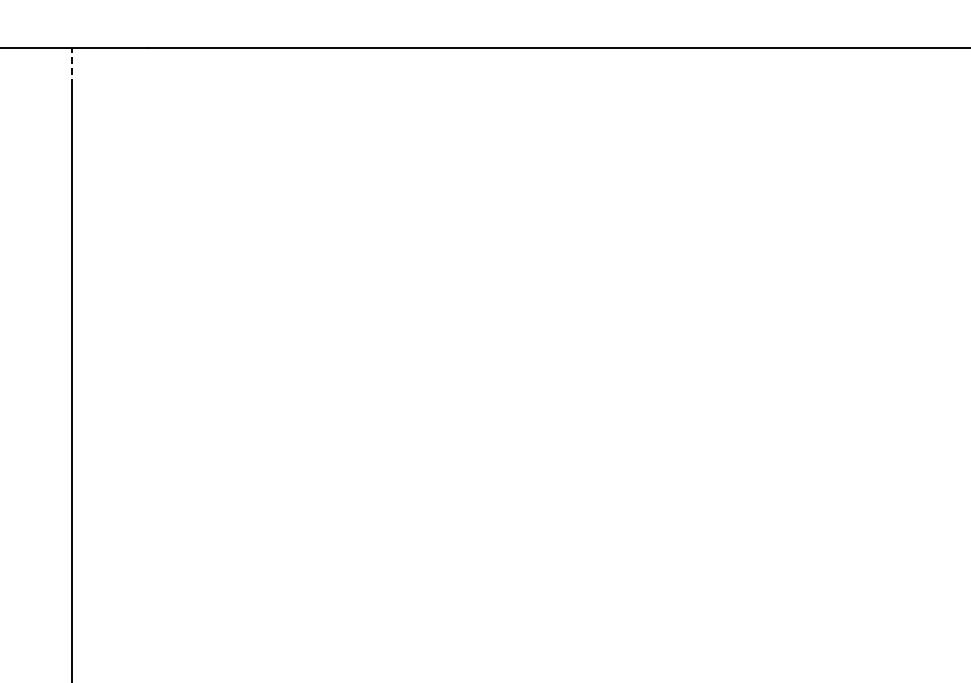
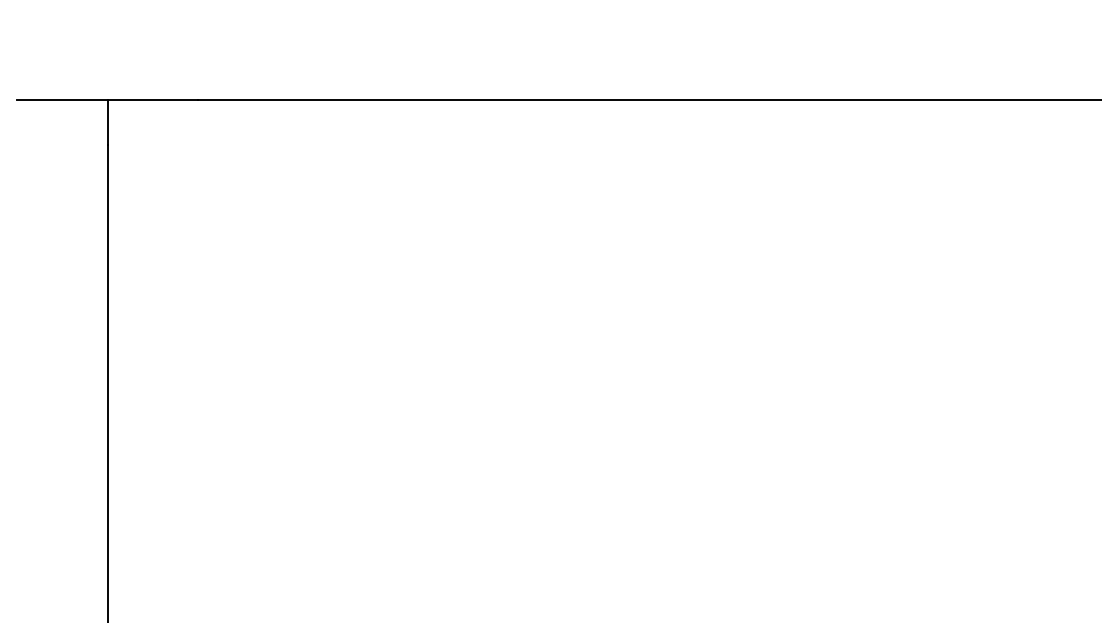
line: (72, 66) -> (107, 122), dashed -> solid

